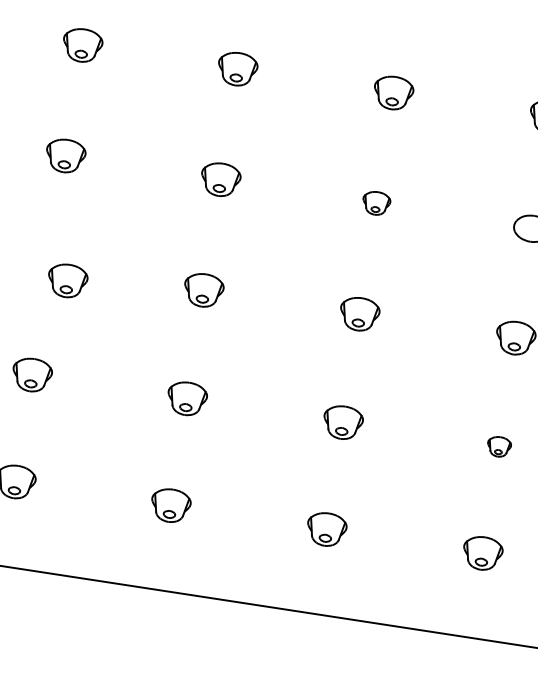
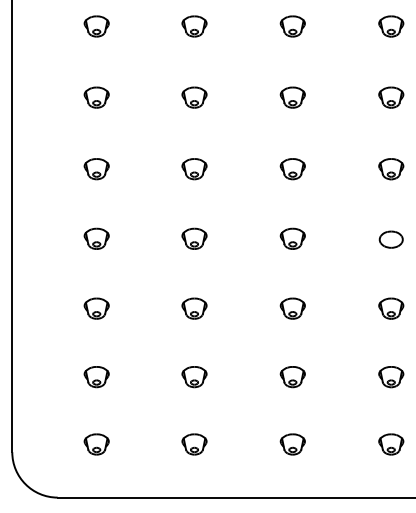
part: (376, 202) -> (292, 238), size x1.43
part: (67, 280) -> (96, 308), moved
part: (499, 447) -> (391, 377), size x1.67

